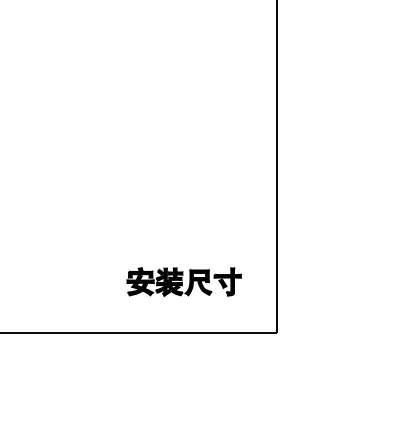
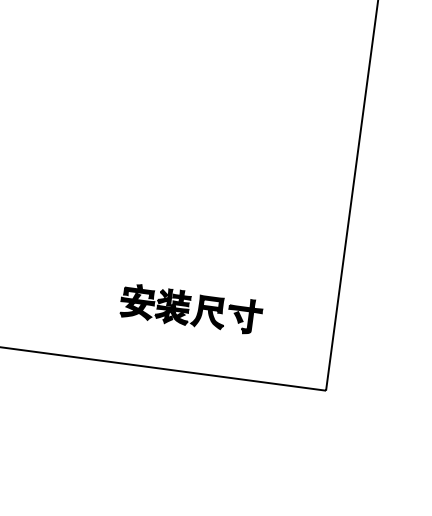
part: (183, 281) -> (190, 308), moved

